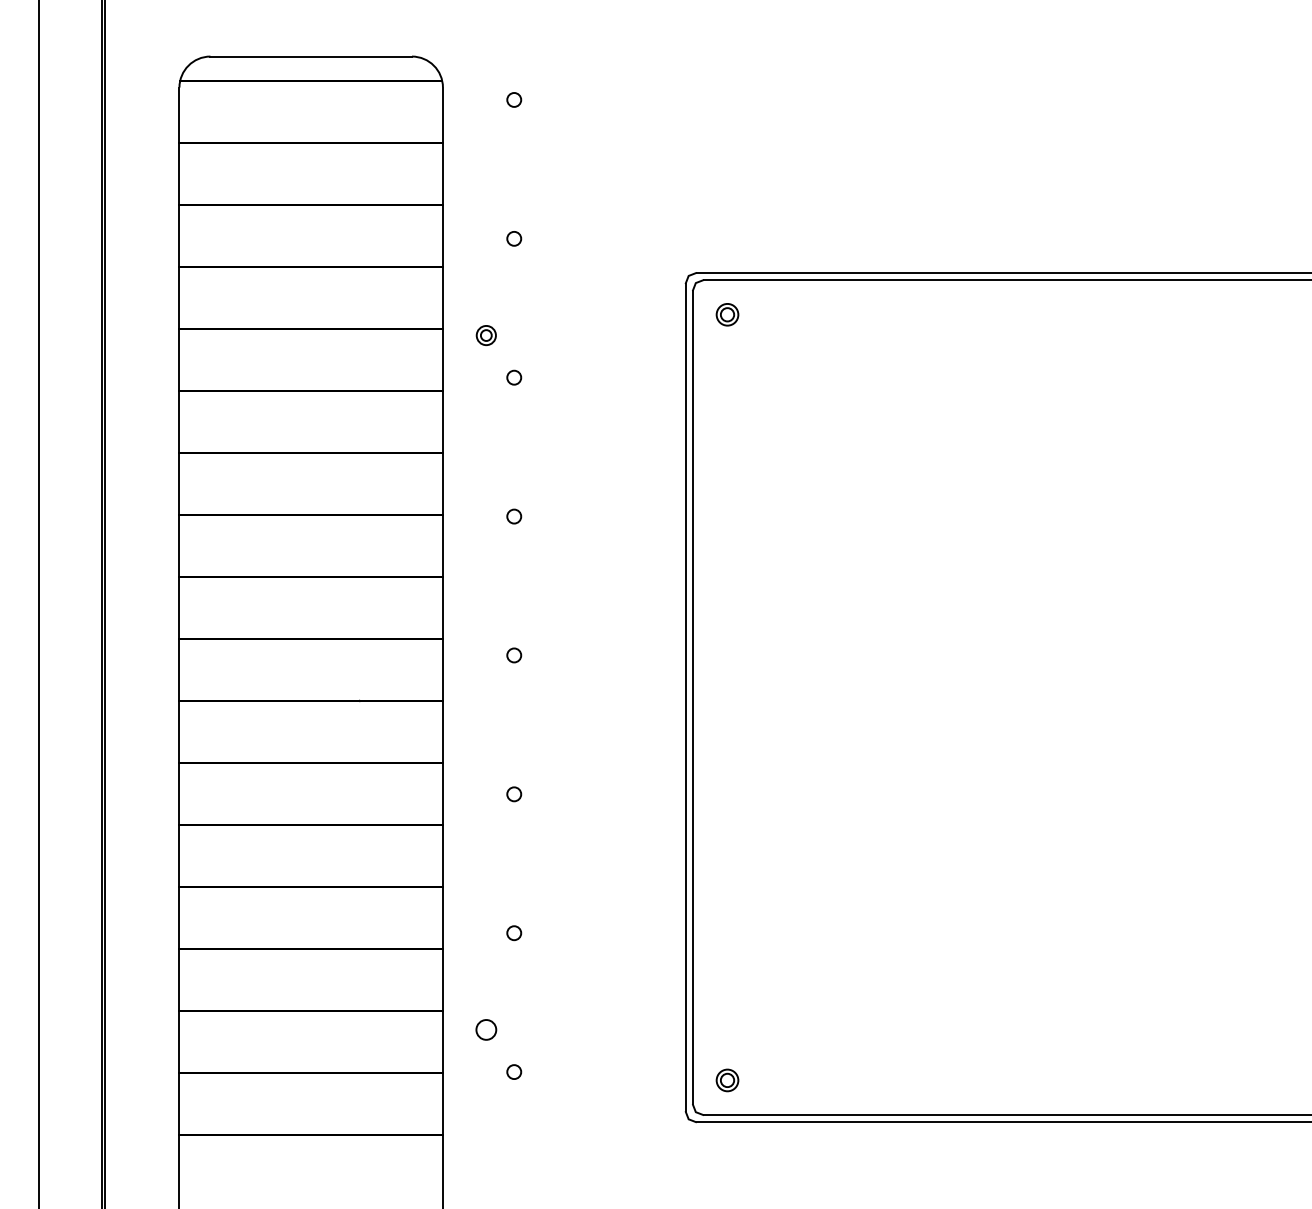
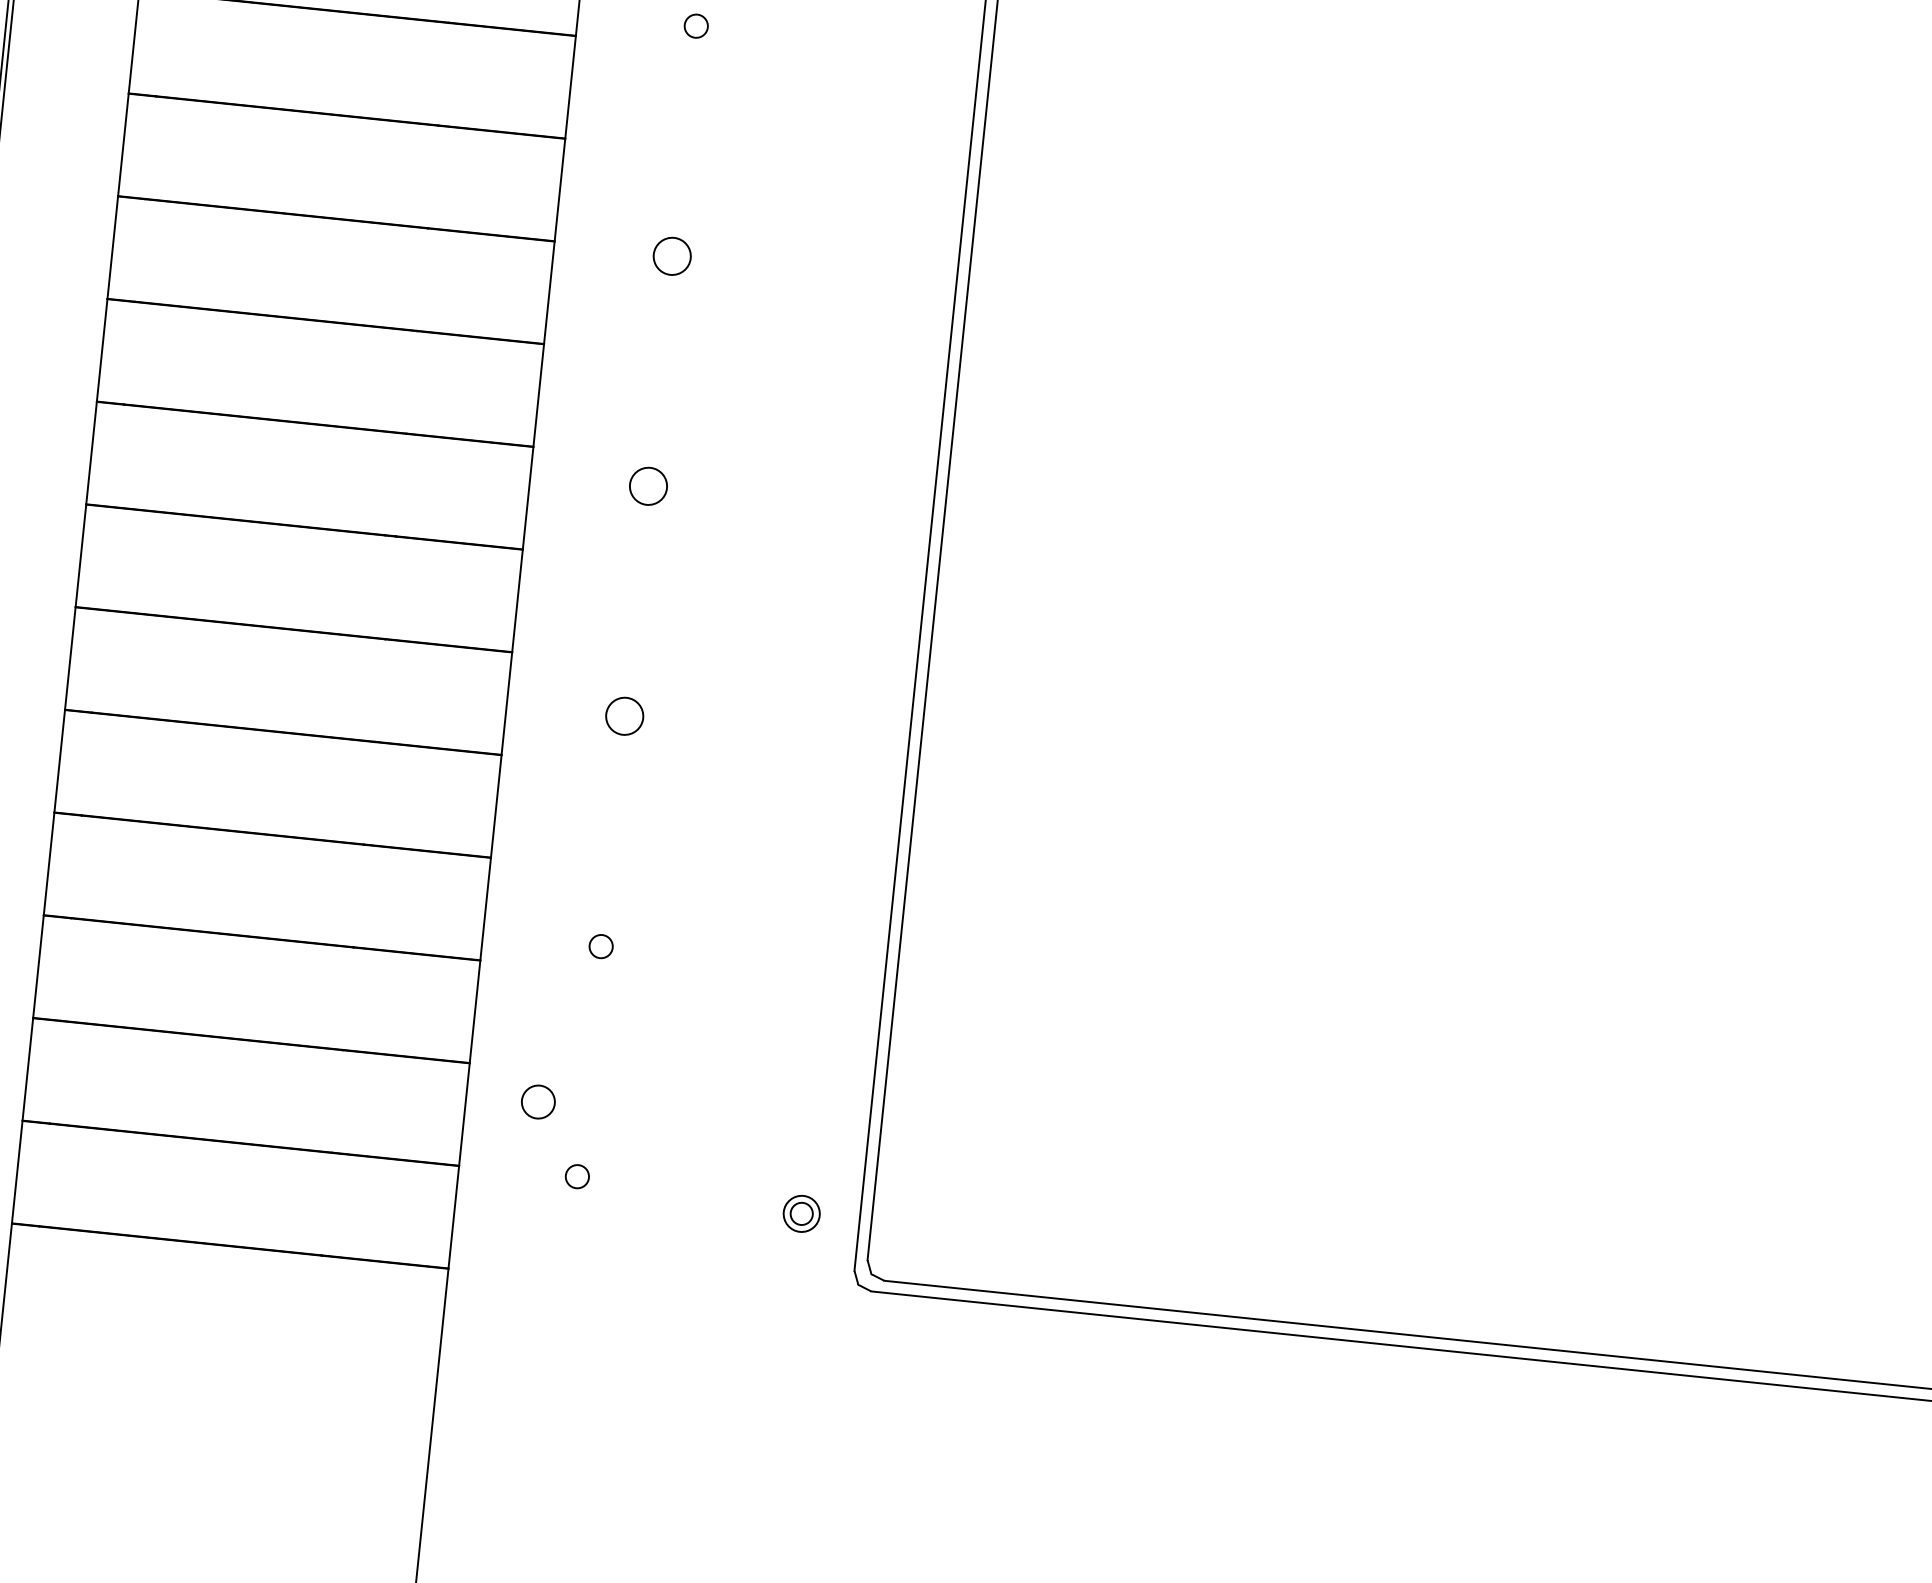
circle: (514, 516) -> (672, 256), size x1.6
circle: (514, 655) -> (649, 486), size x1.6
circle: (514, 794) -> (625, 716), size x1.6
part: (727, 1080) -> (801, 1213), moved

